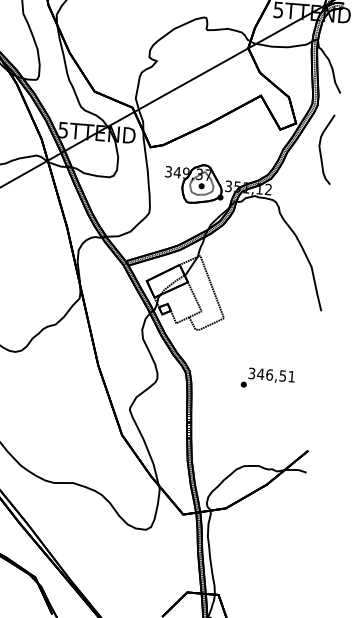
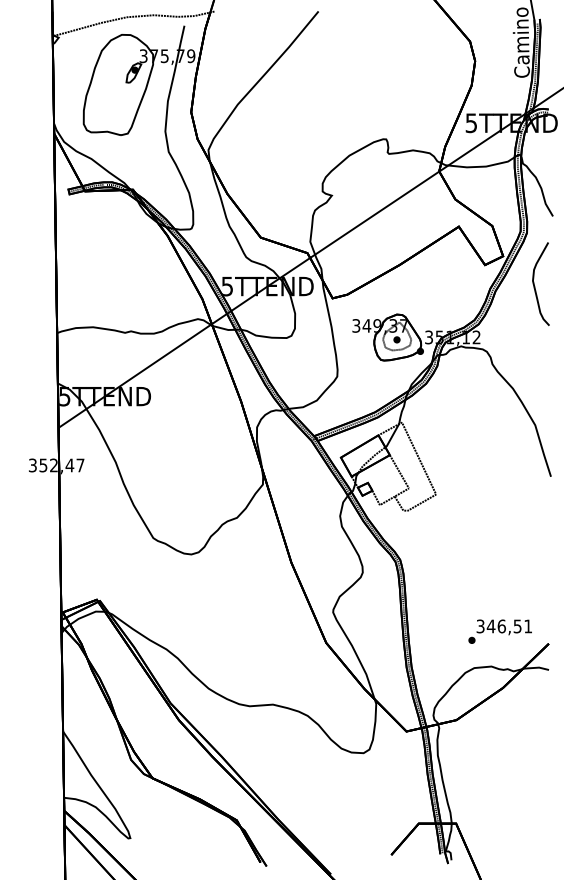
text: (267, 379) -> (499, 631), moved

